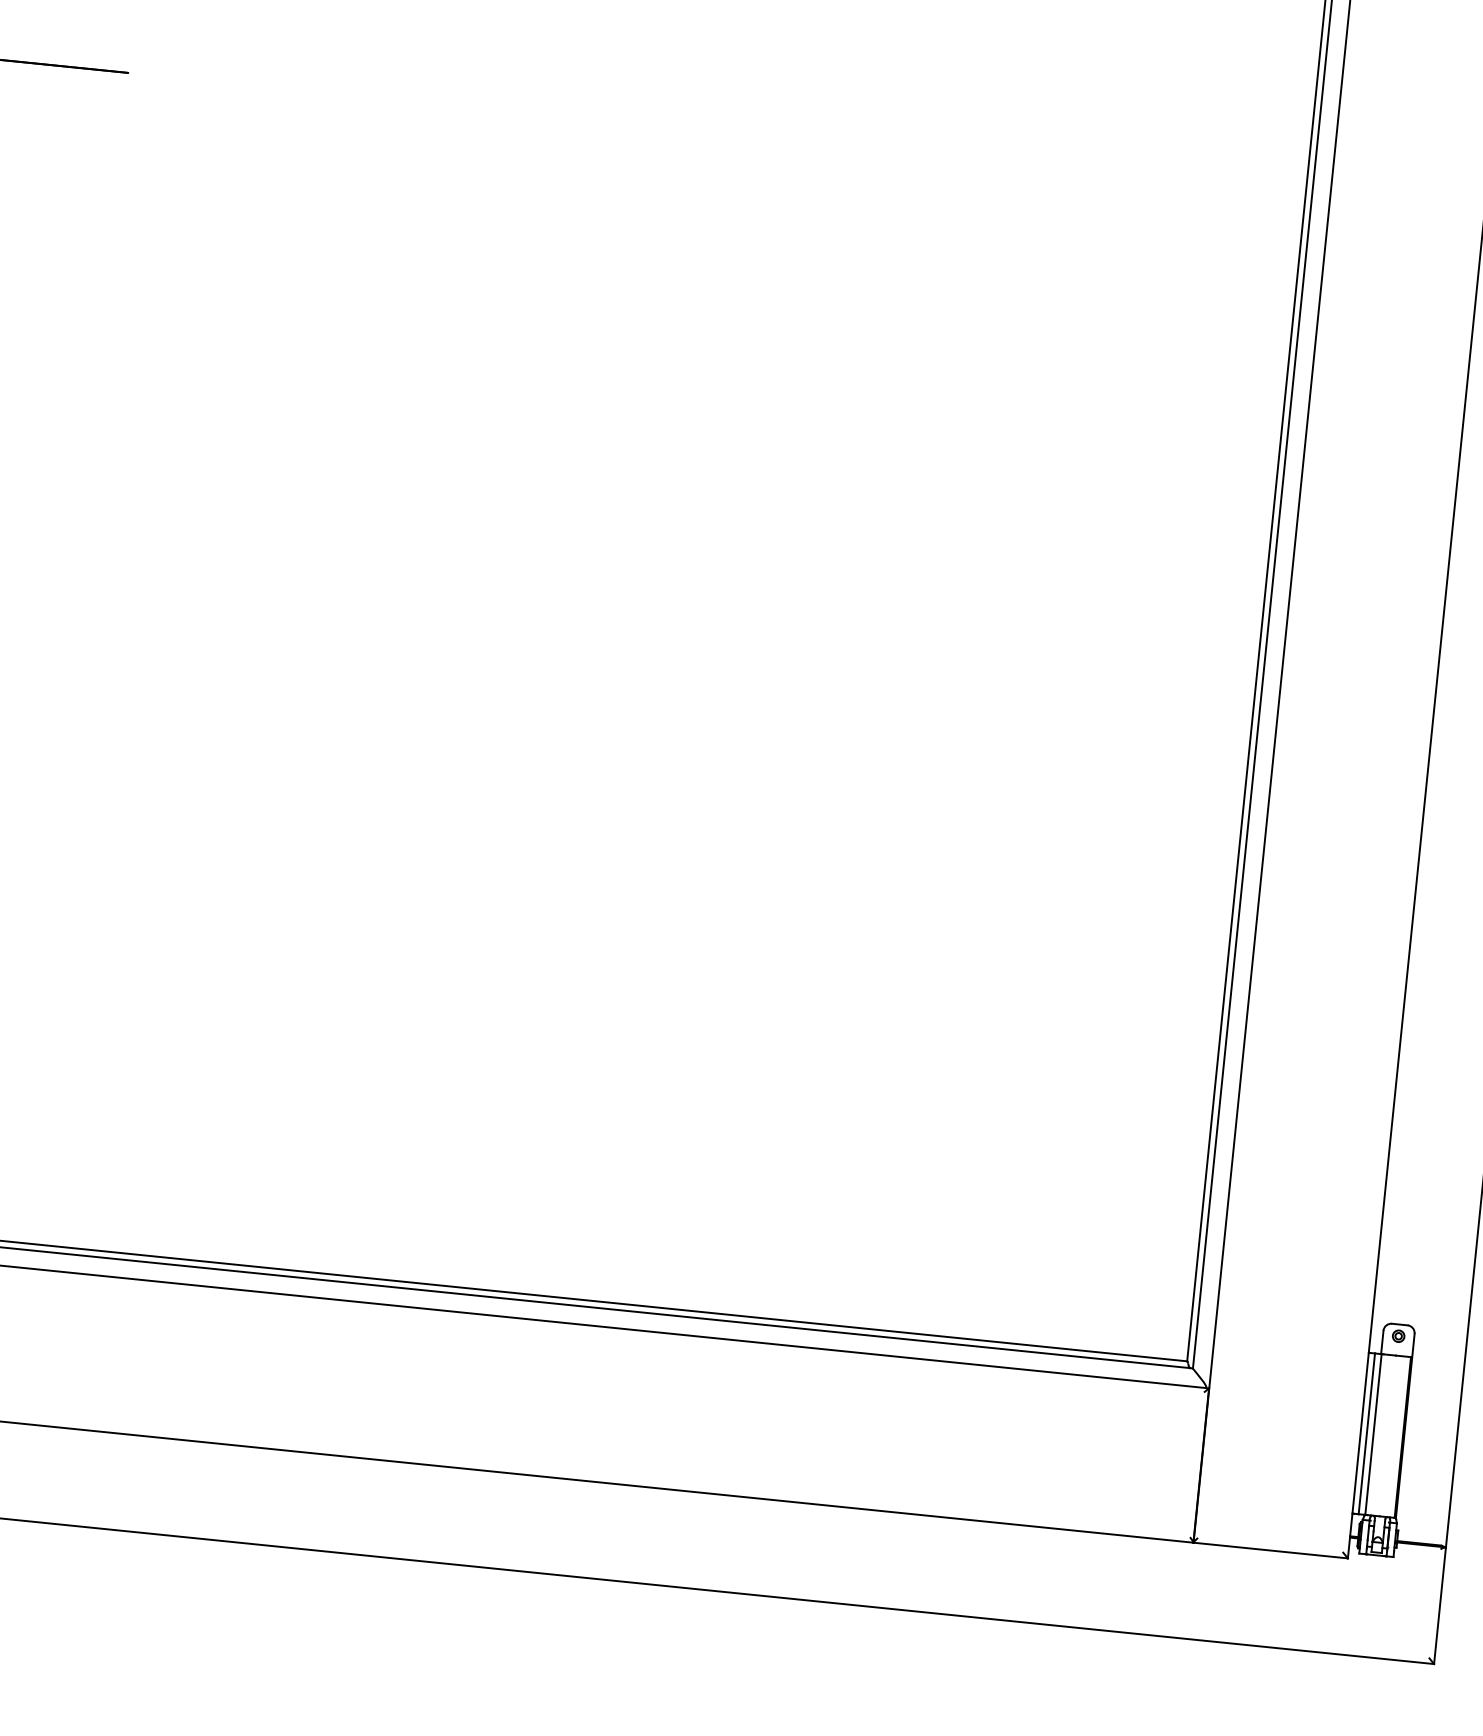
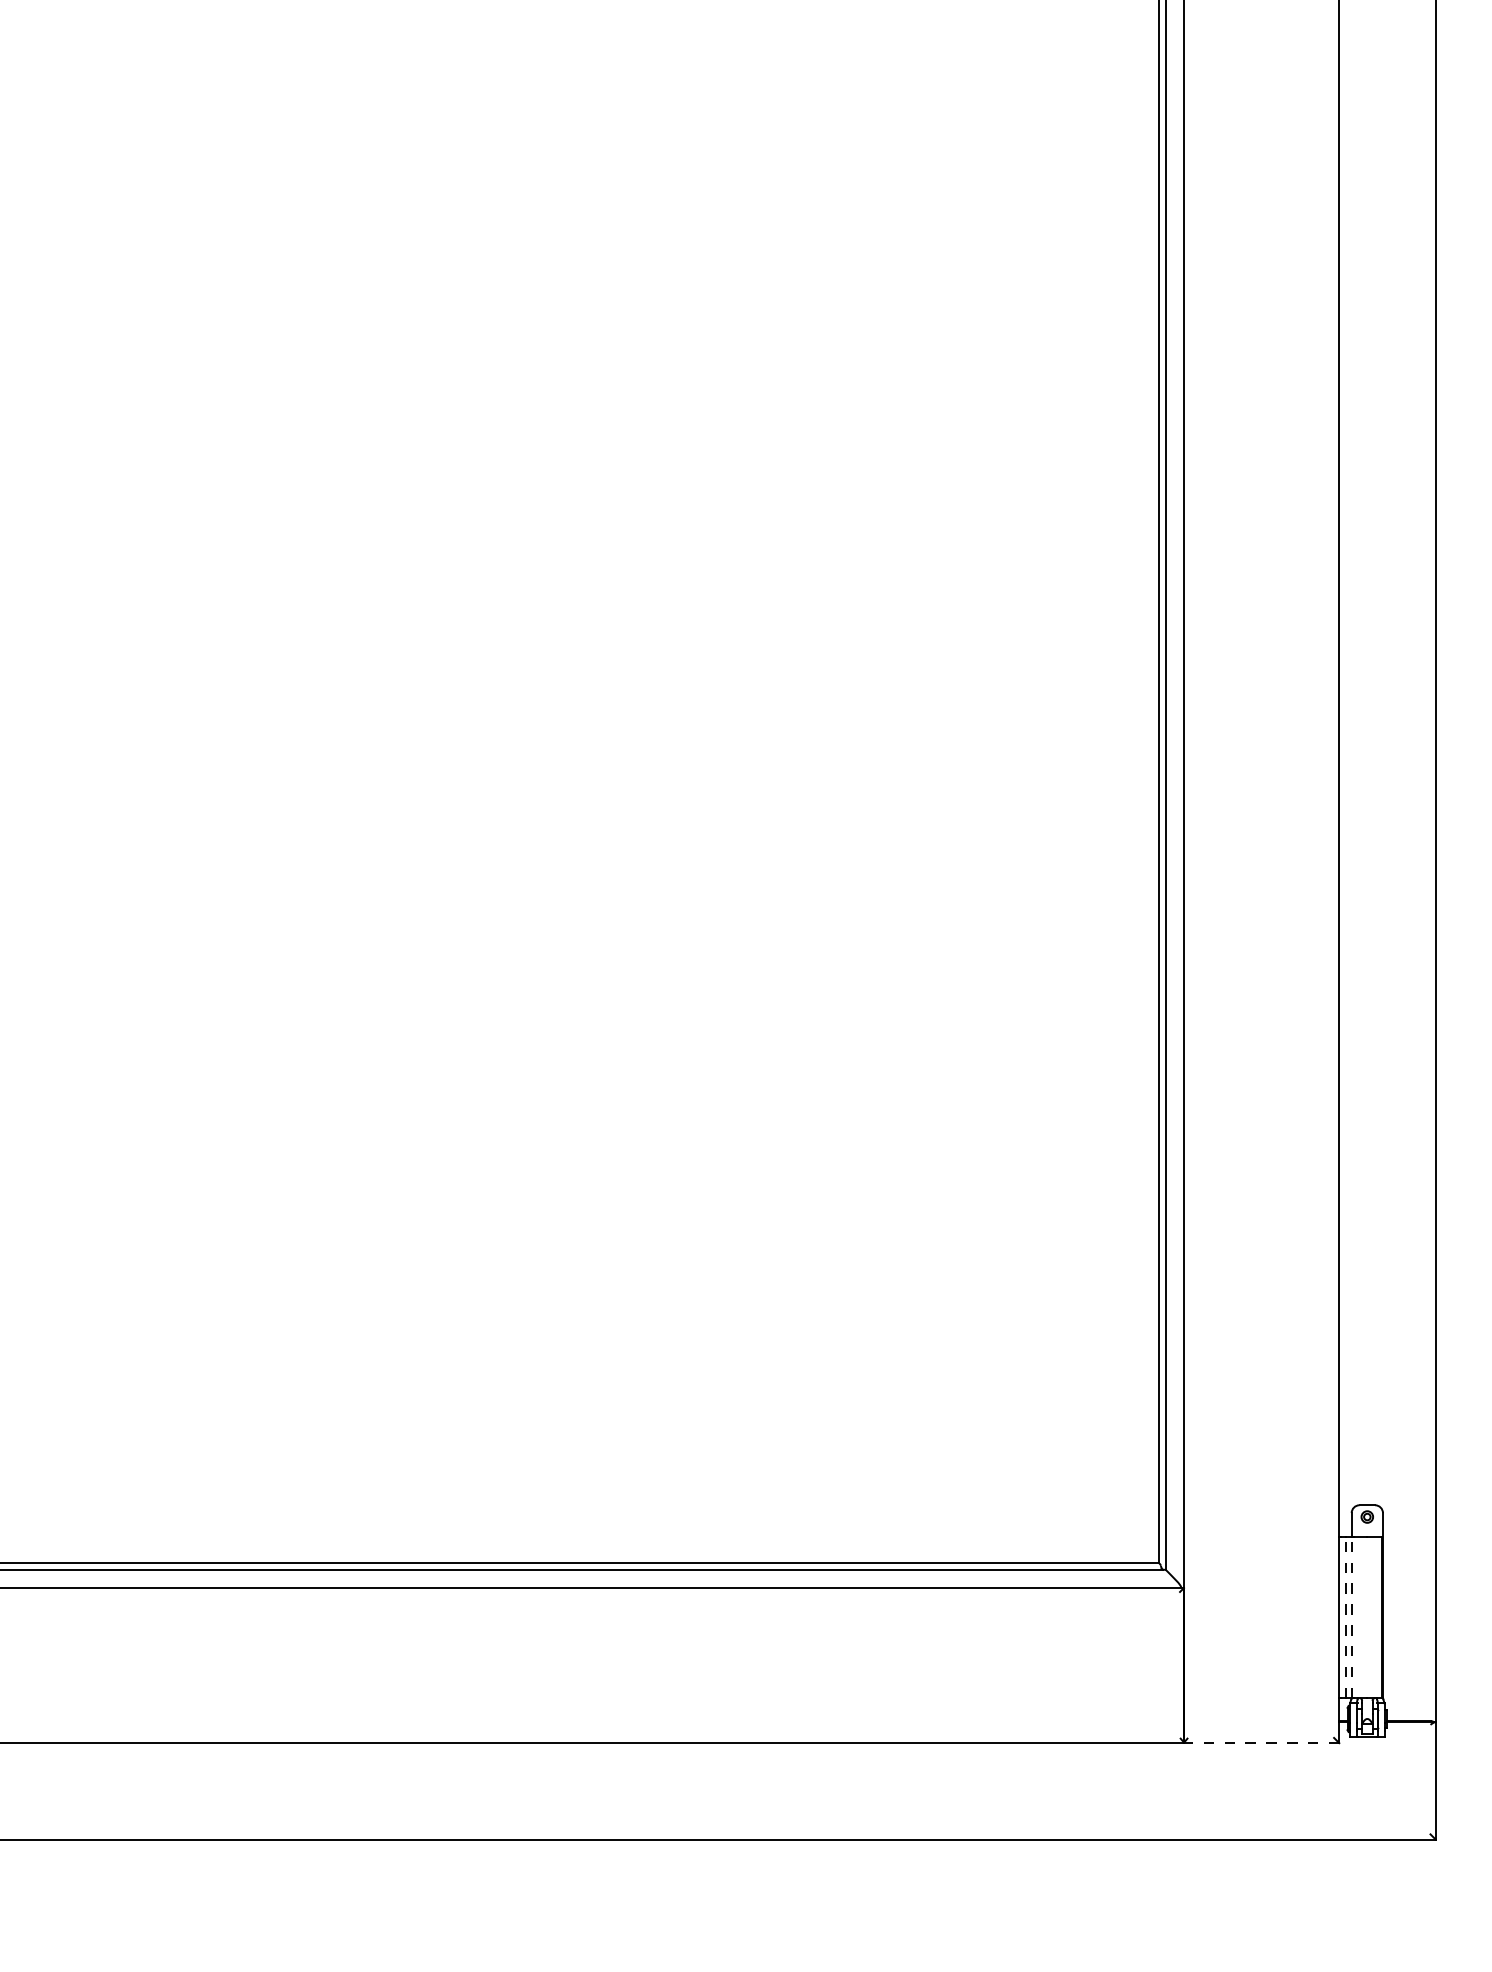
line: (1366, 1434) -> (1345, 1617), solid -> dashed
line: (1373, 1434) -> (1352, 1617), solid -> dashed
line: (1270, 1550) -> (1261, 1743), solid -> dashed

